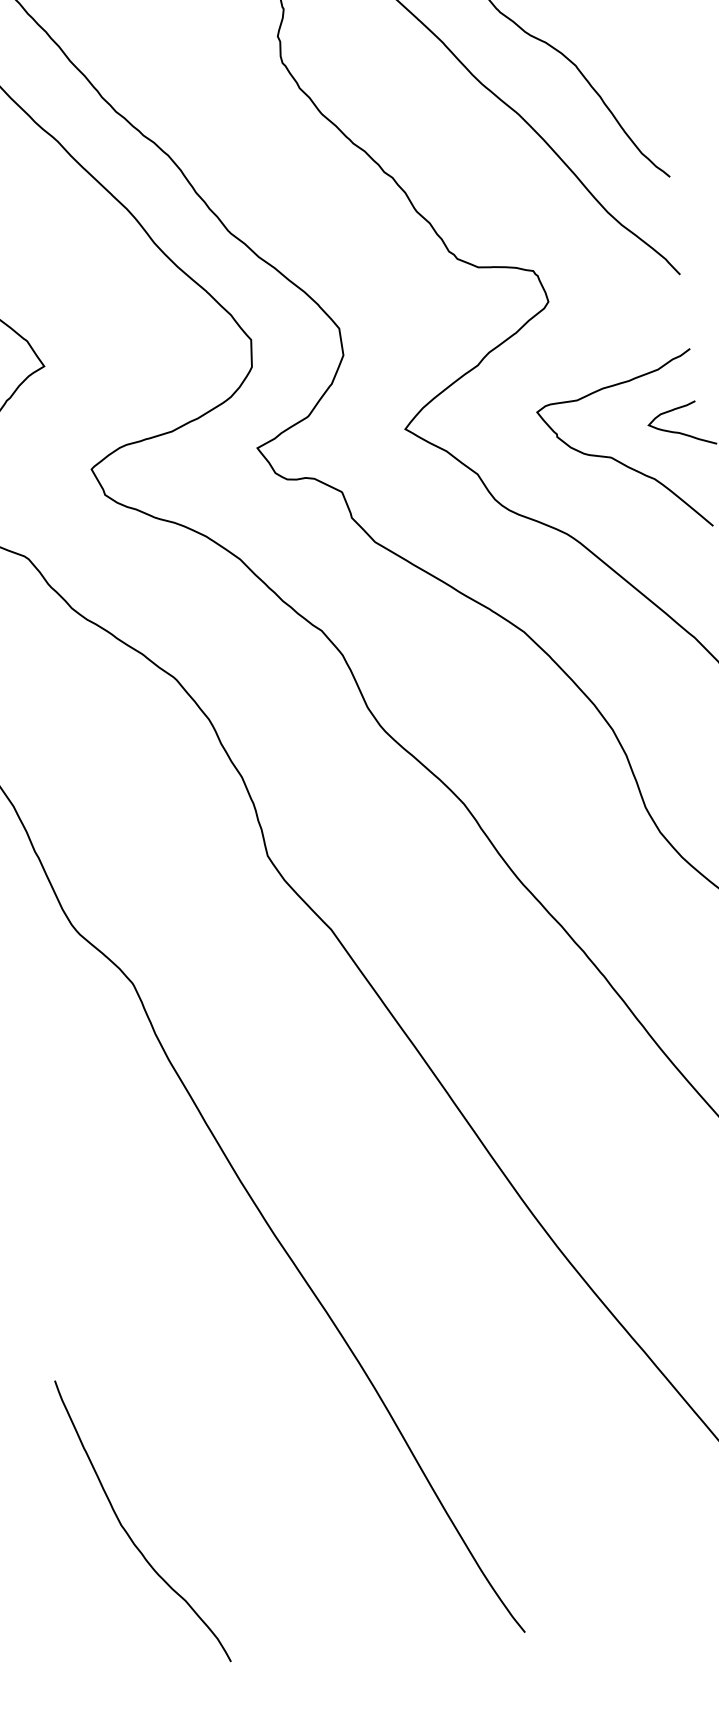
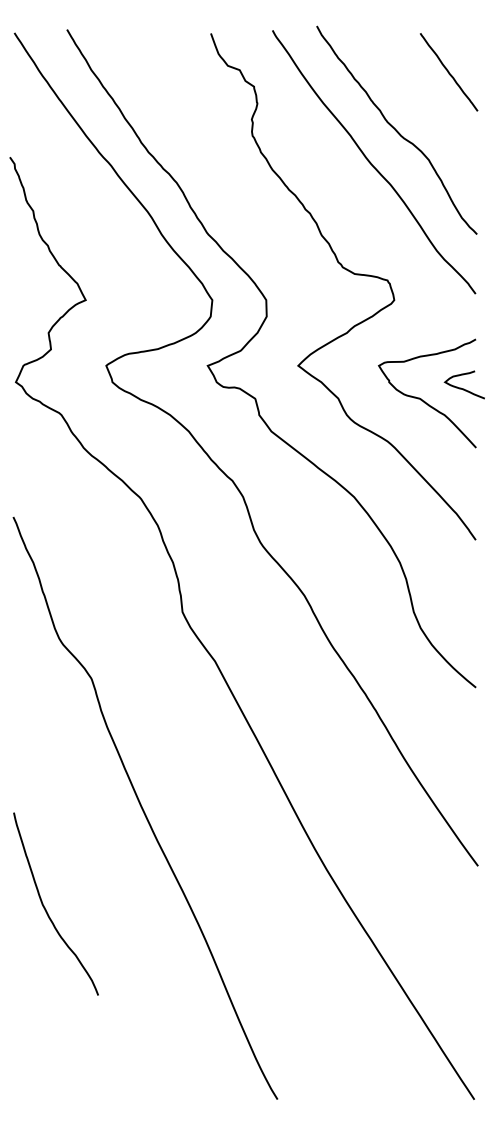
curve: (126, 1529) -> (45, 907), moved

